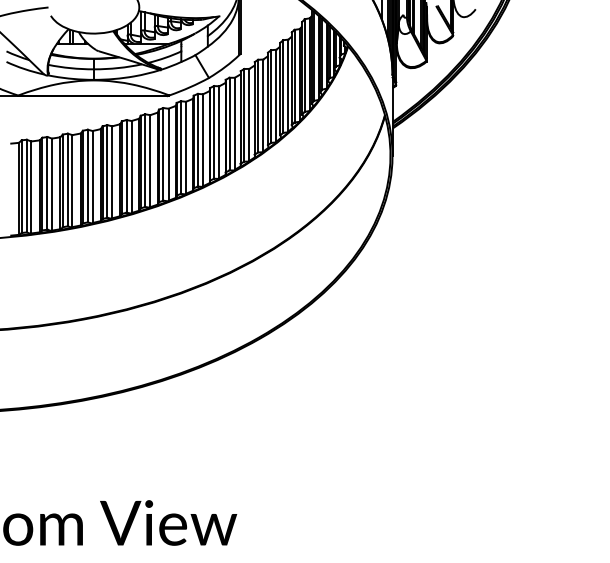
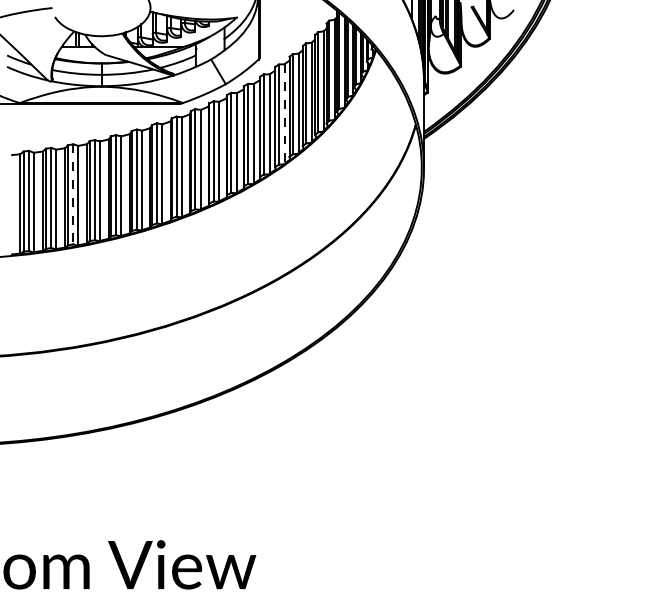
line: (263, 105) -> (284, 113), solid -> dashed
line: (67, 180) -> (73, 194), solid -> dashed

